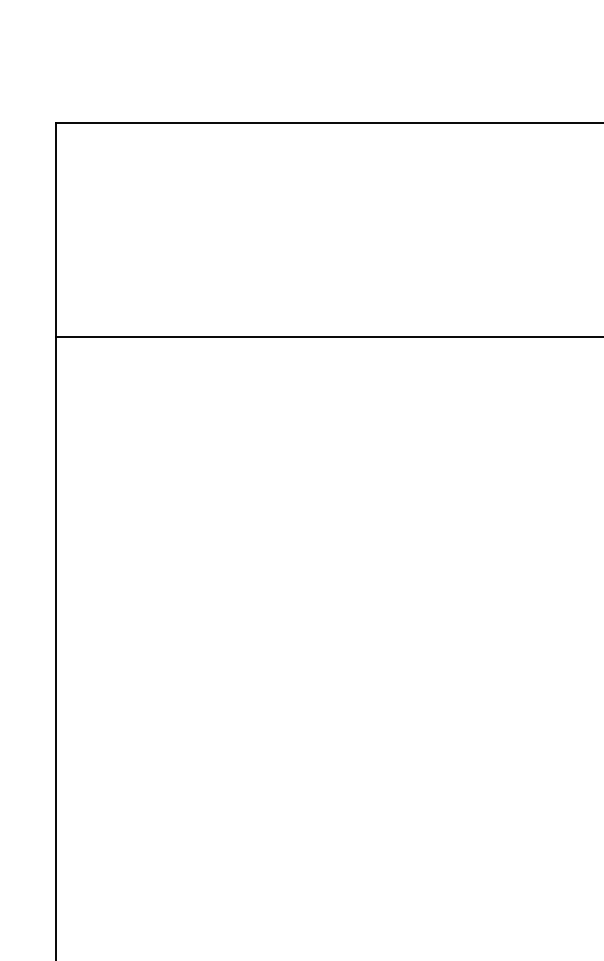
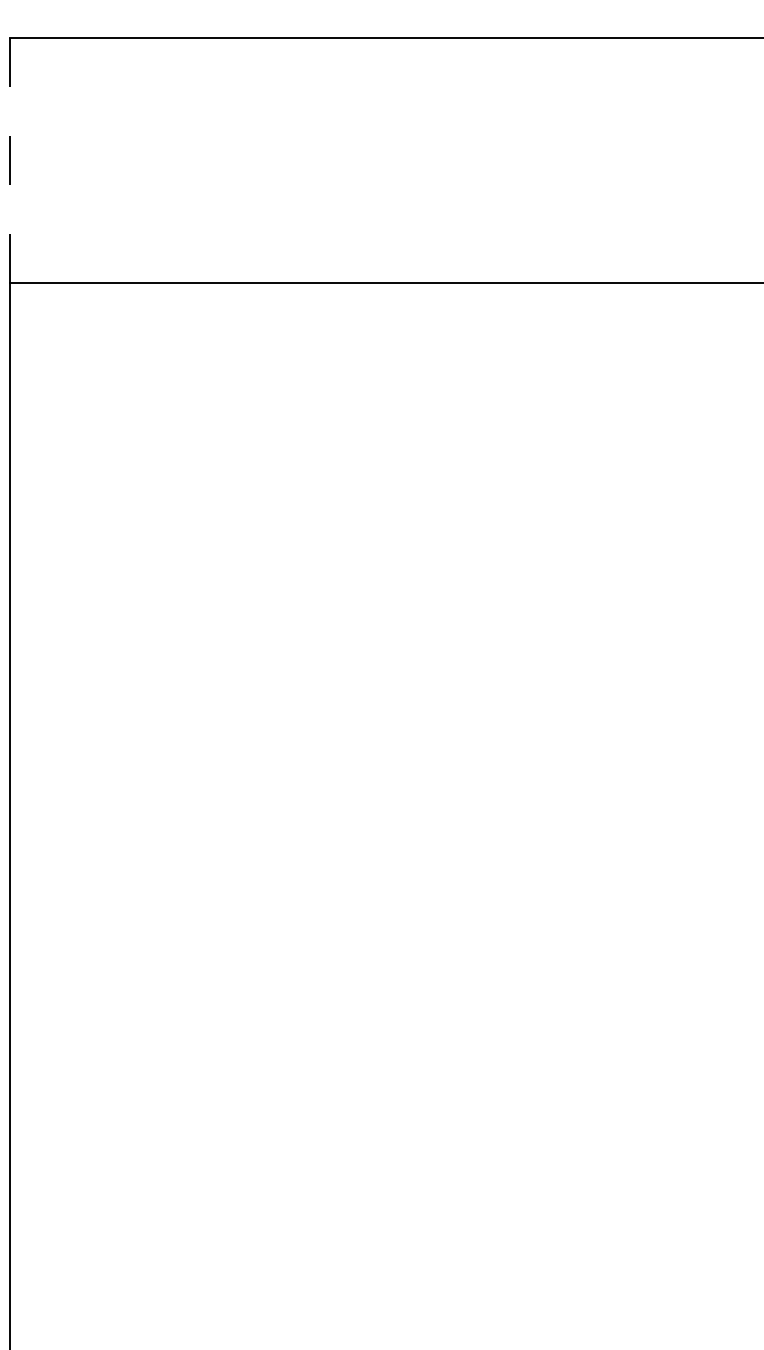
line: (56, 229) -> (10, 160), solid -> dashed

